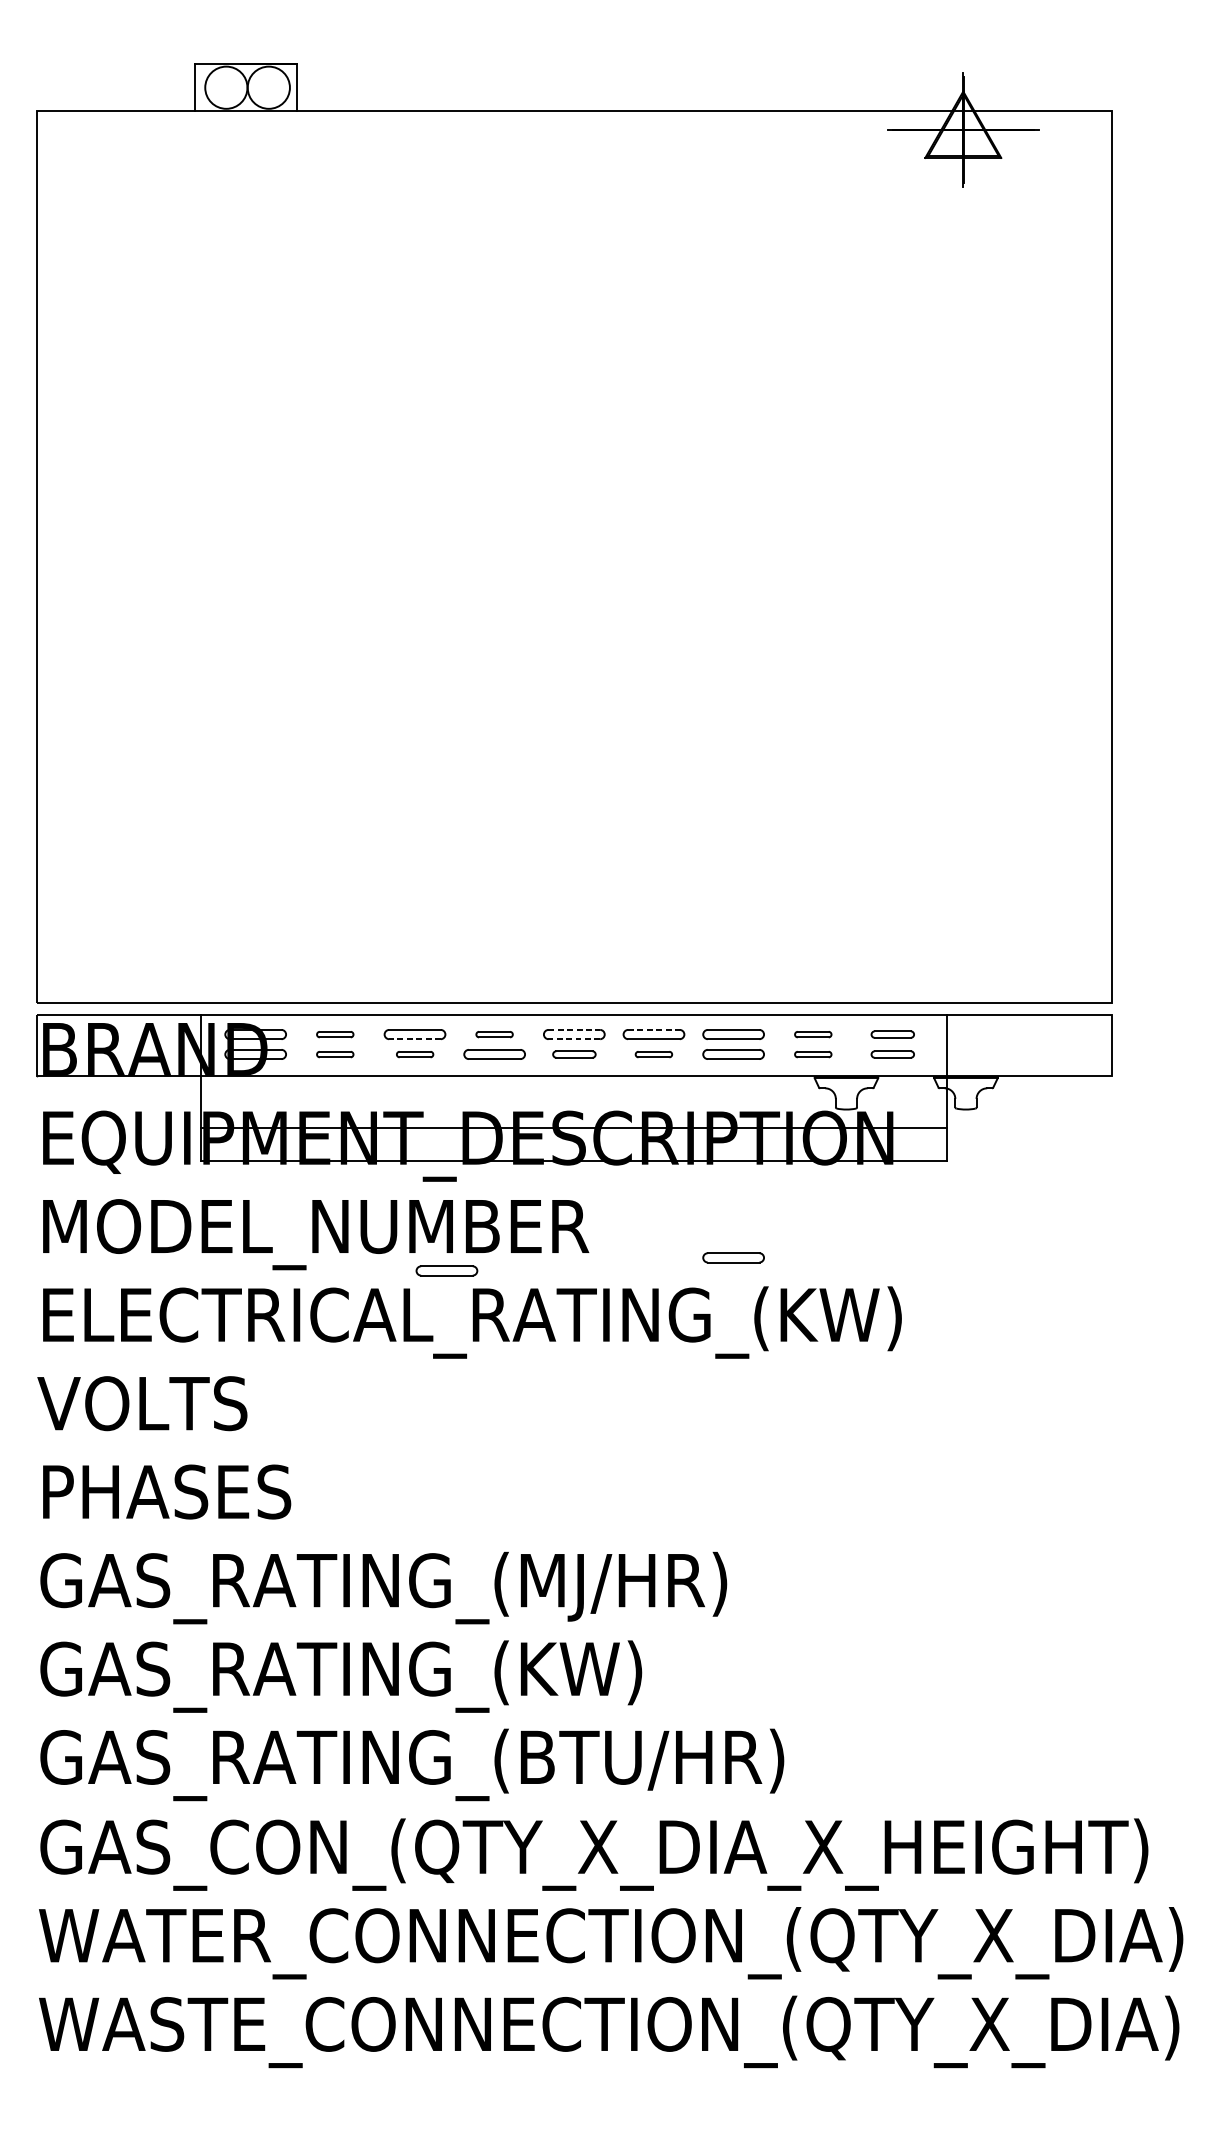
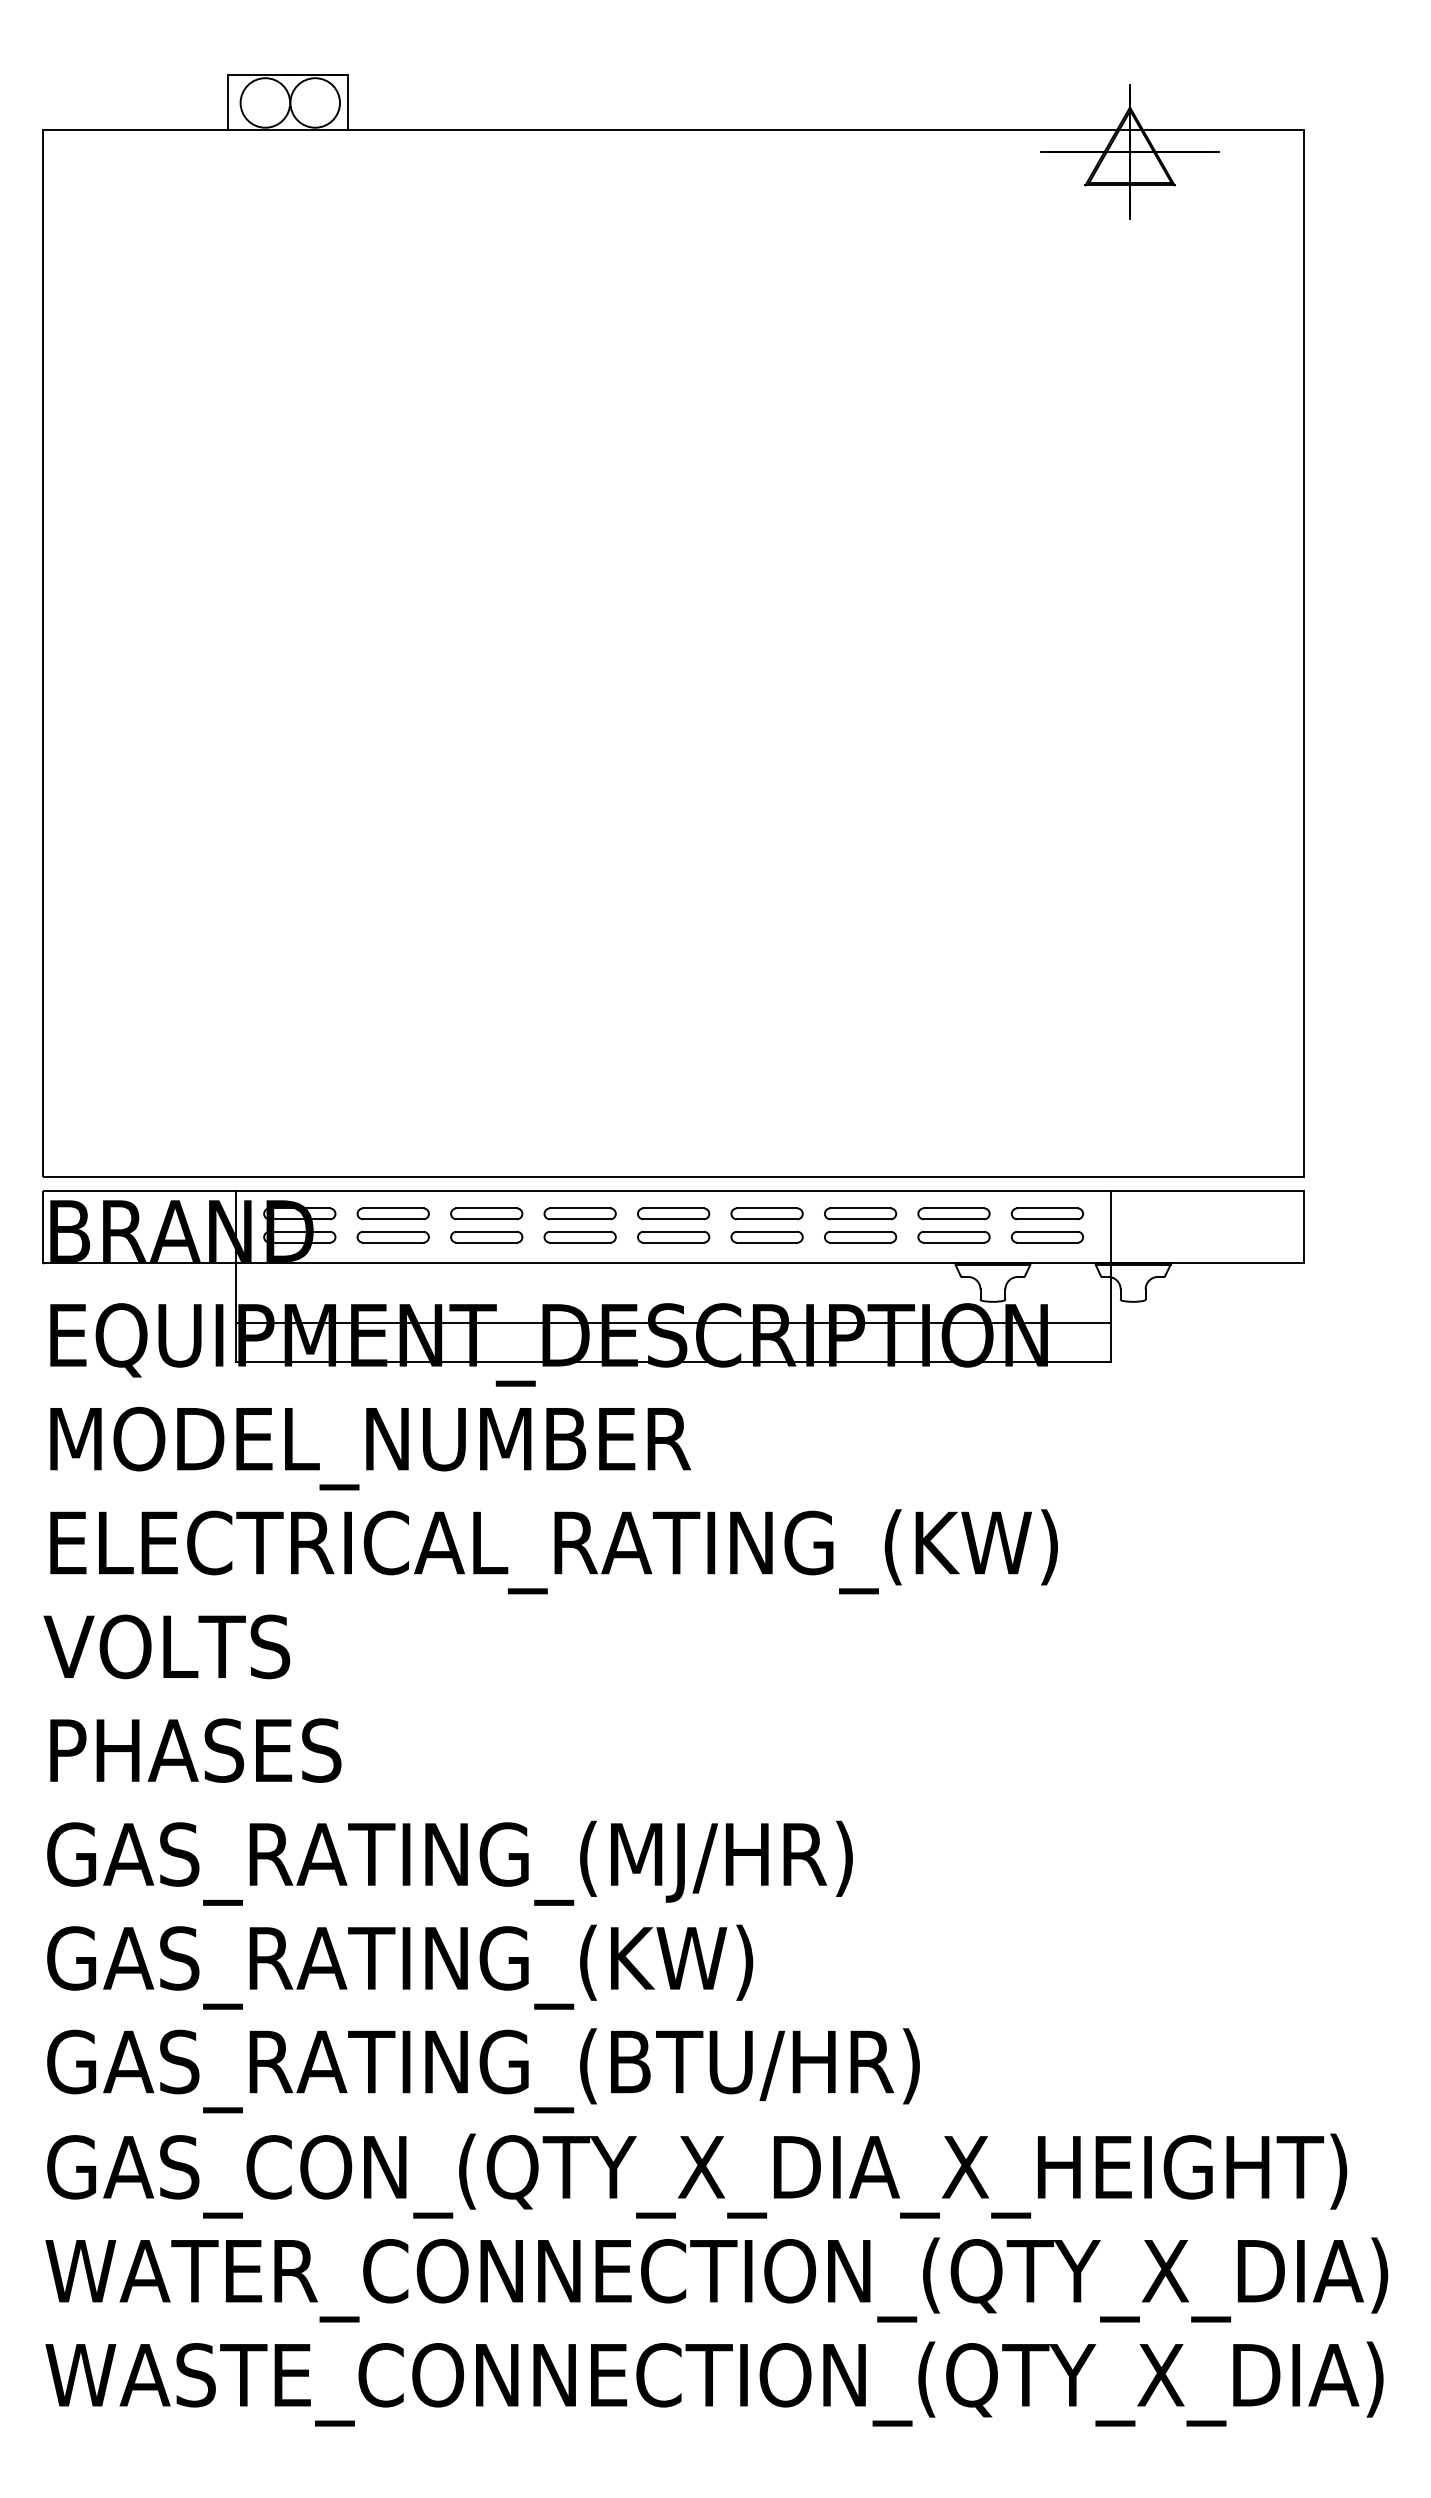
line: (575, 1029) -> (674, 1208), dashed -> solid
line: (654, 1029) -> (767, 1208), dashed -> solid
part: (334, 1034) -> (392, 1213), size x1.67
part: (494, 1034) -> (579, 1213), size x1.67
part: (812, 1034) -> (953, 1213), size x1.67
part: (892, 1034) -> (1046, 1213), size x1.43
line: (414, 1039) -> (486, 1219), dashed -> solid
line: (574, 1039) -> (673, 1219), dashed -> solid
part: (334, 1054) -> (392, 1237), size x1.67
part: (414, 1054) -> (486, 1237), size x1.67
part: (574, 1054) -> (673, 1237), size x1.43
part: (653, 1054) -> (766, 1237), size x1.67
part: (812, 1054) -> (953, 1237), size x1.67
part: (892, 1054) -> (1046, 1237), size x1.43
part: (733, 1257) -> (860, 1475), removed
part: (446, 1271) -> (523, 1491), removed

